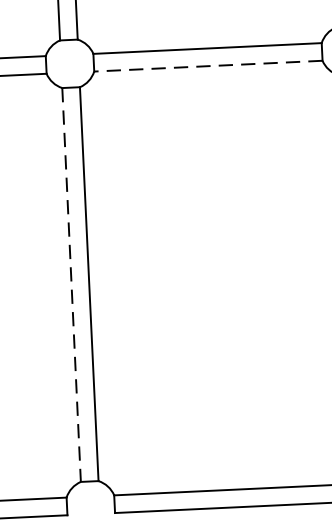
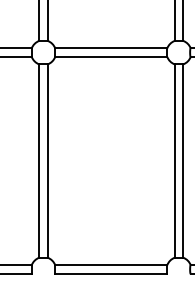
line: (206, 67) -> (110, 57), dashed -> solid
line: (72, 285) -> (39, 161), dashed -> solid

